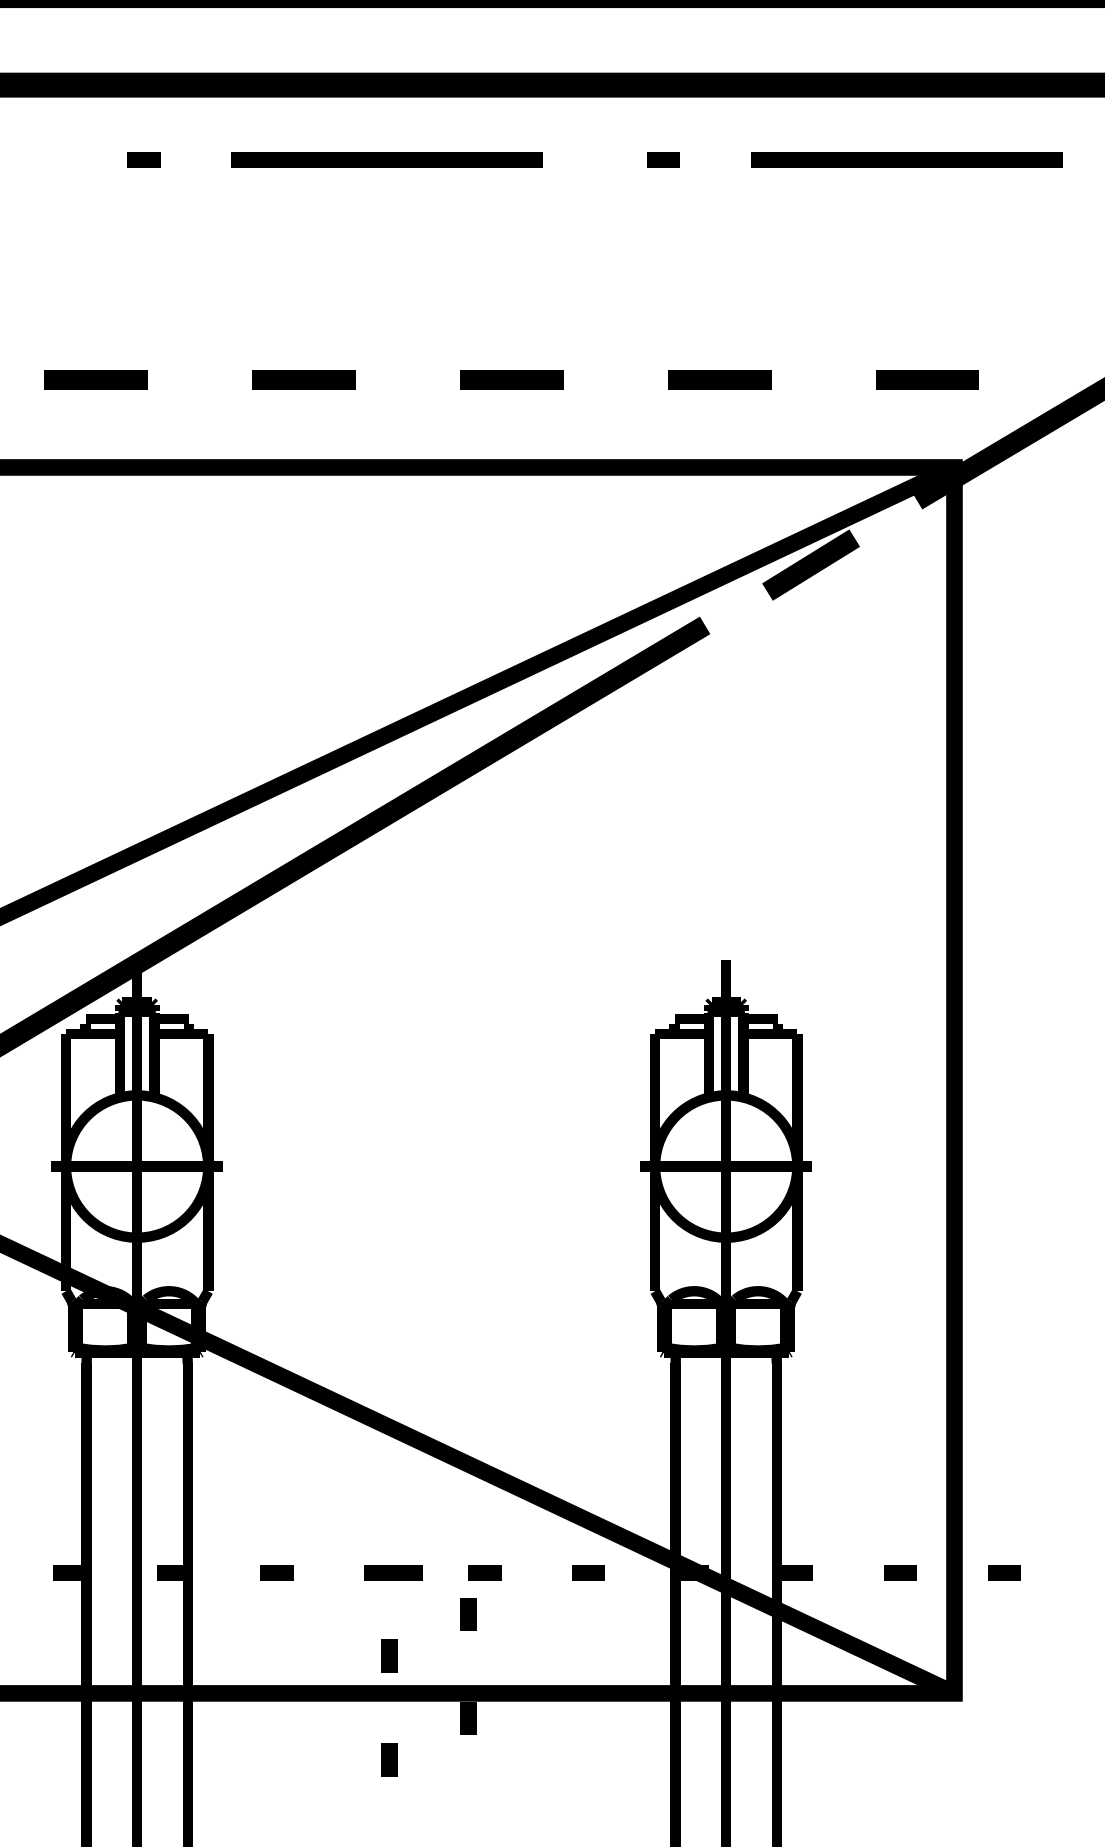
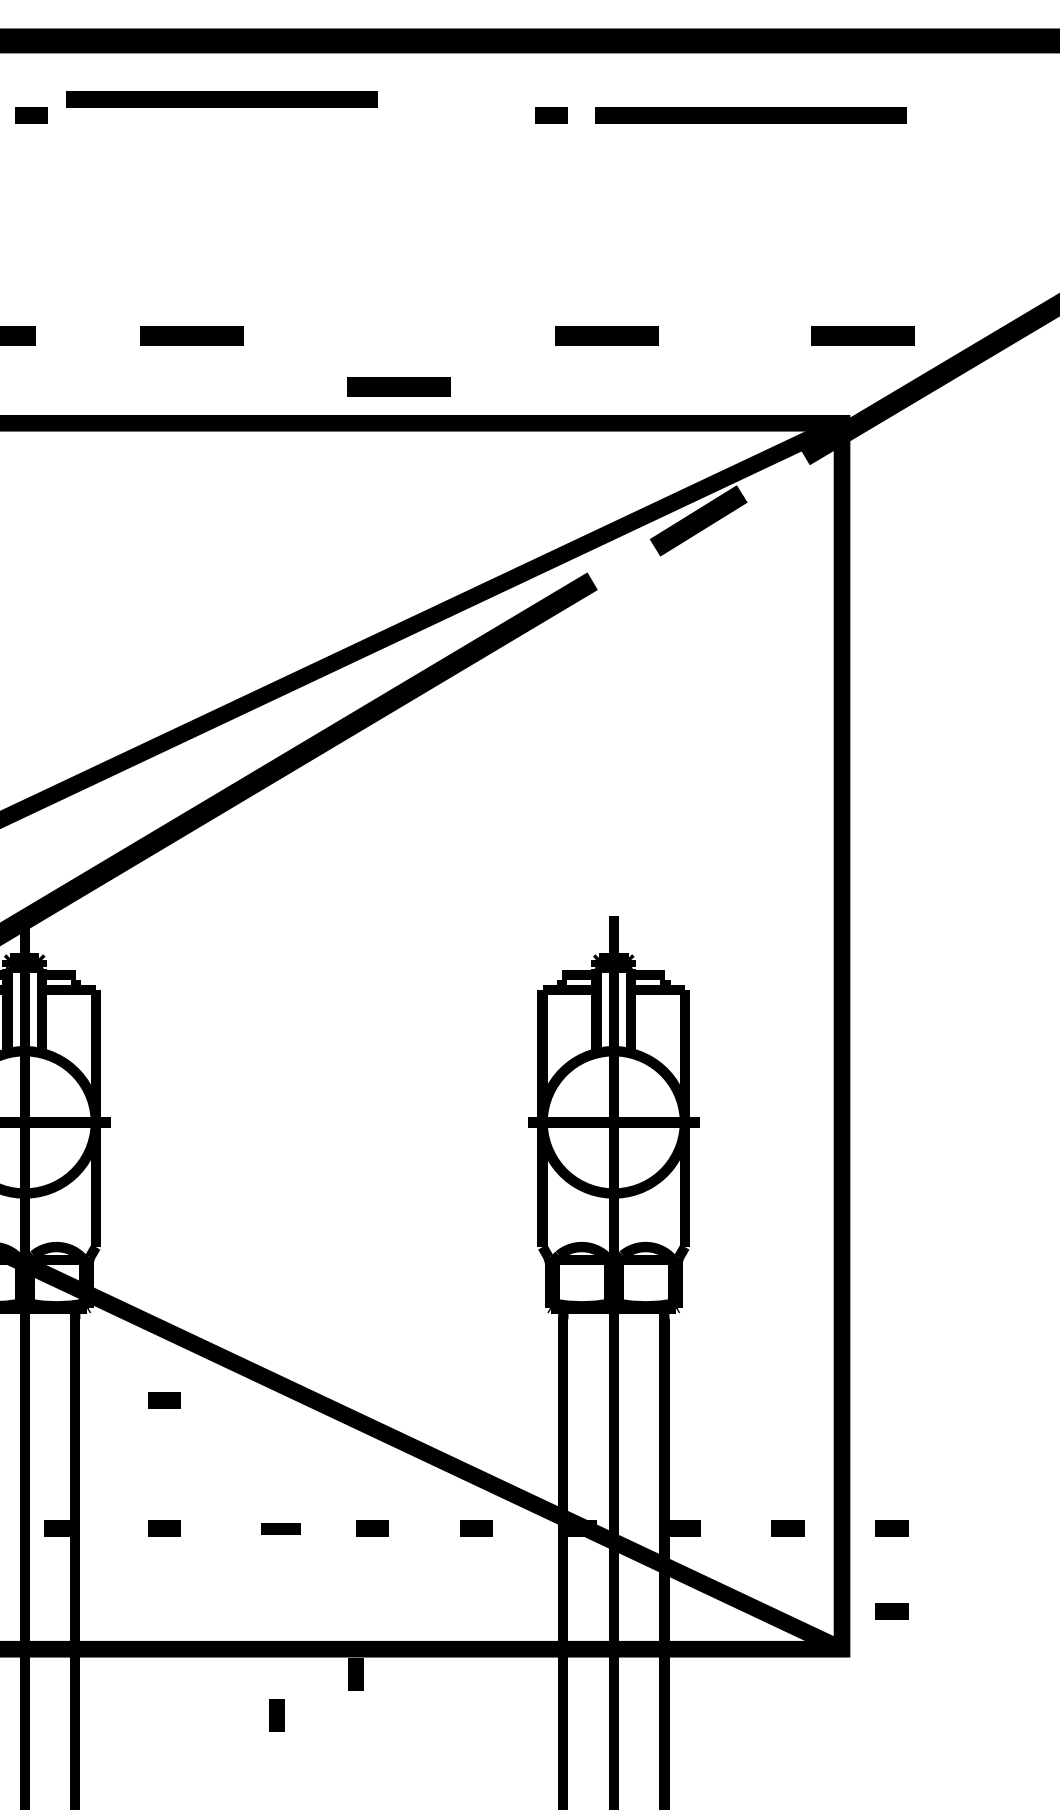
line: (386, 159) -> (221, 99), moved
line: (906, 159) -> (751, 115), moved
line: (511, 379) -> (399, 386), moved
line: (927, 379) -> (863, 335), moved
line: (276, 1444) -> (164, 1400), added
part: (393, 1572) -> (281, 1528), size x0.7
line: (468, 1614) -> (356, 1570), removed
line: (389, 1655) -> (277, 1611), removed
line: (1004, 1655) -> (892, 1611), added

